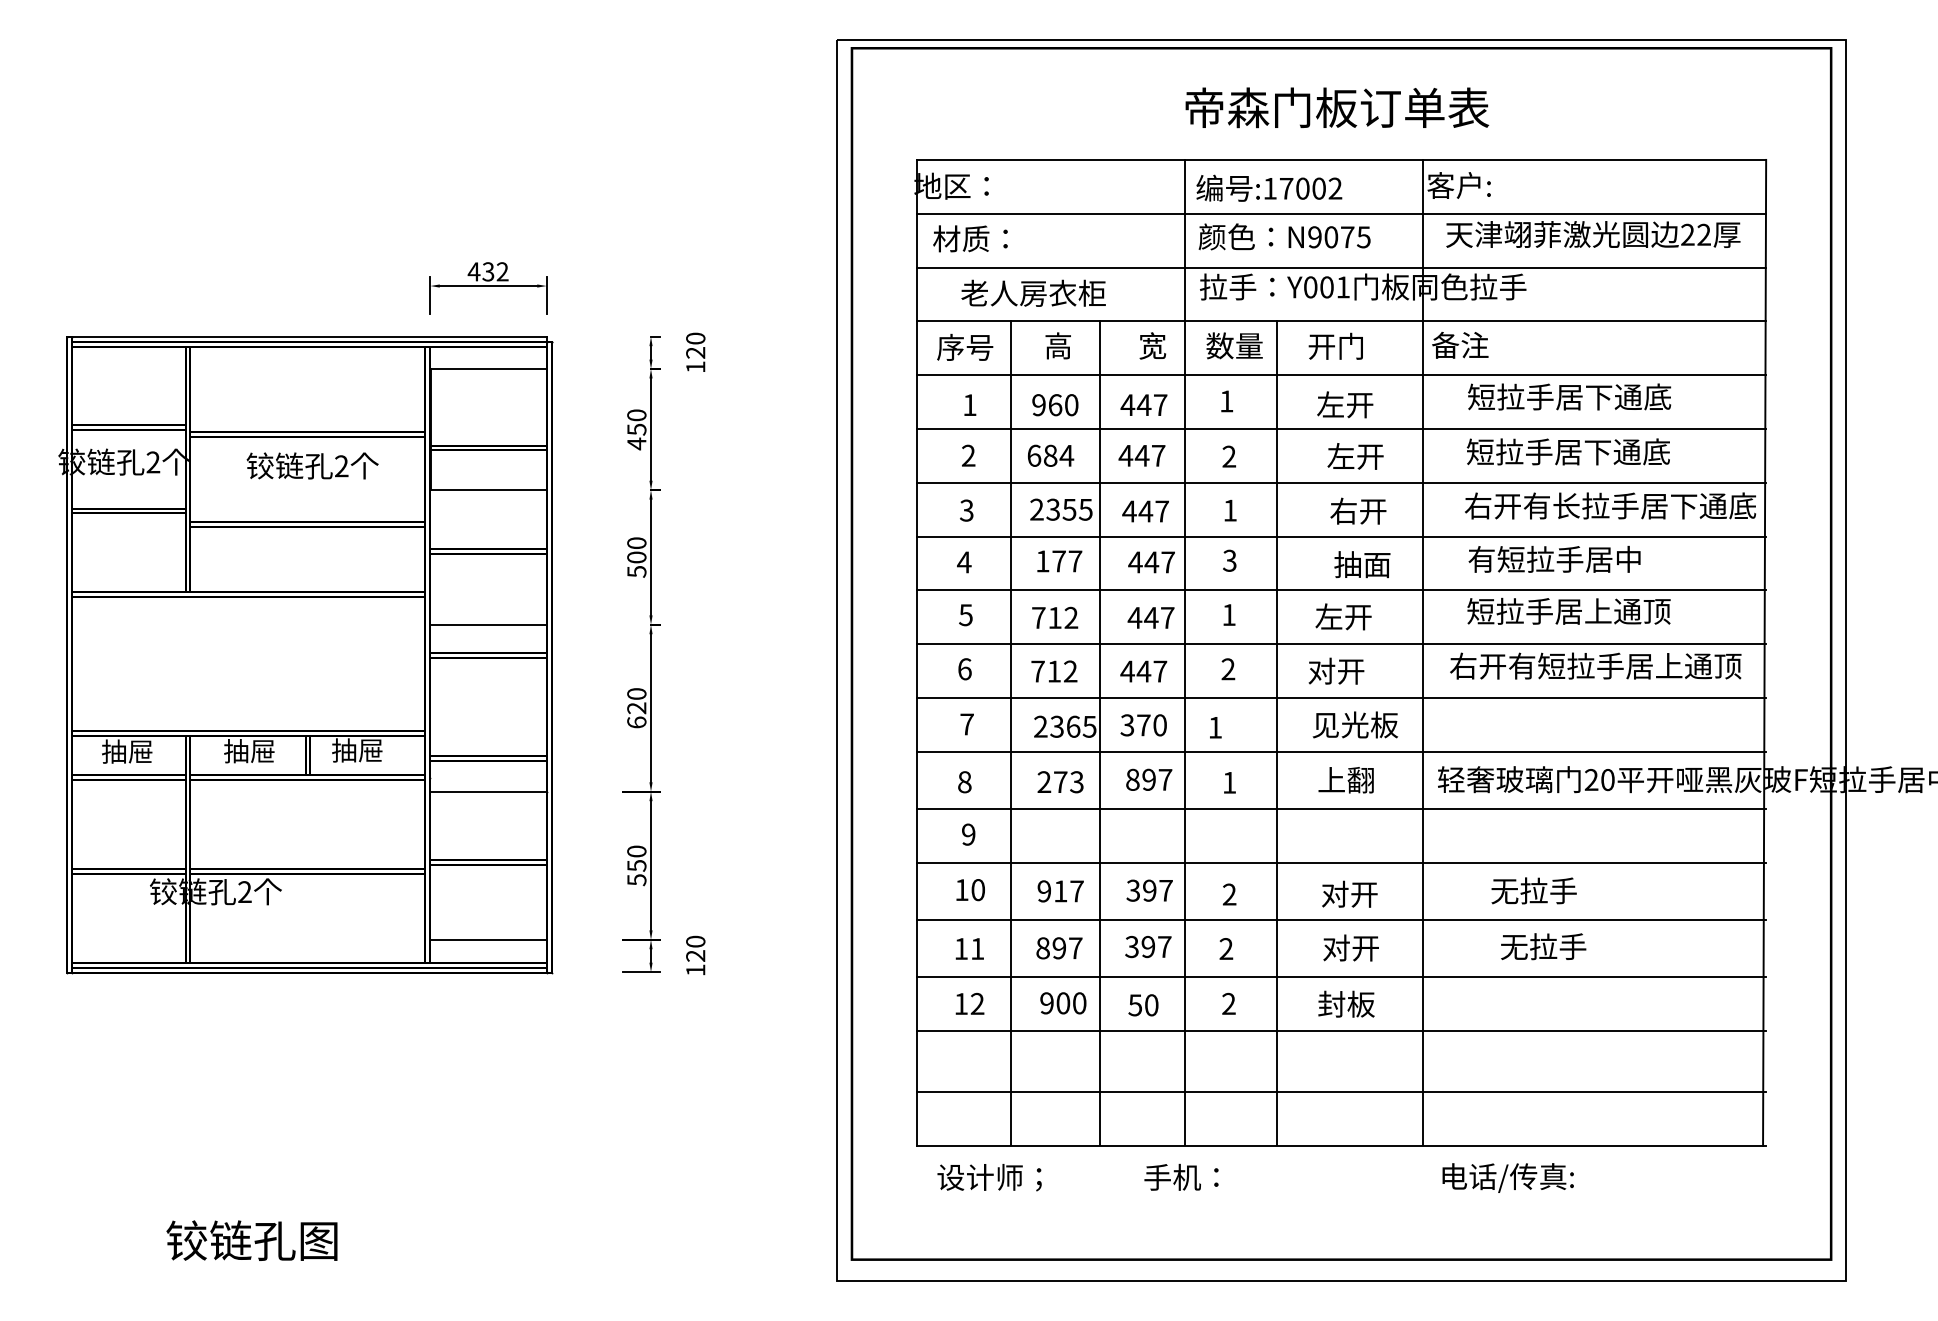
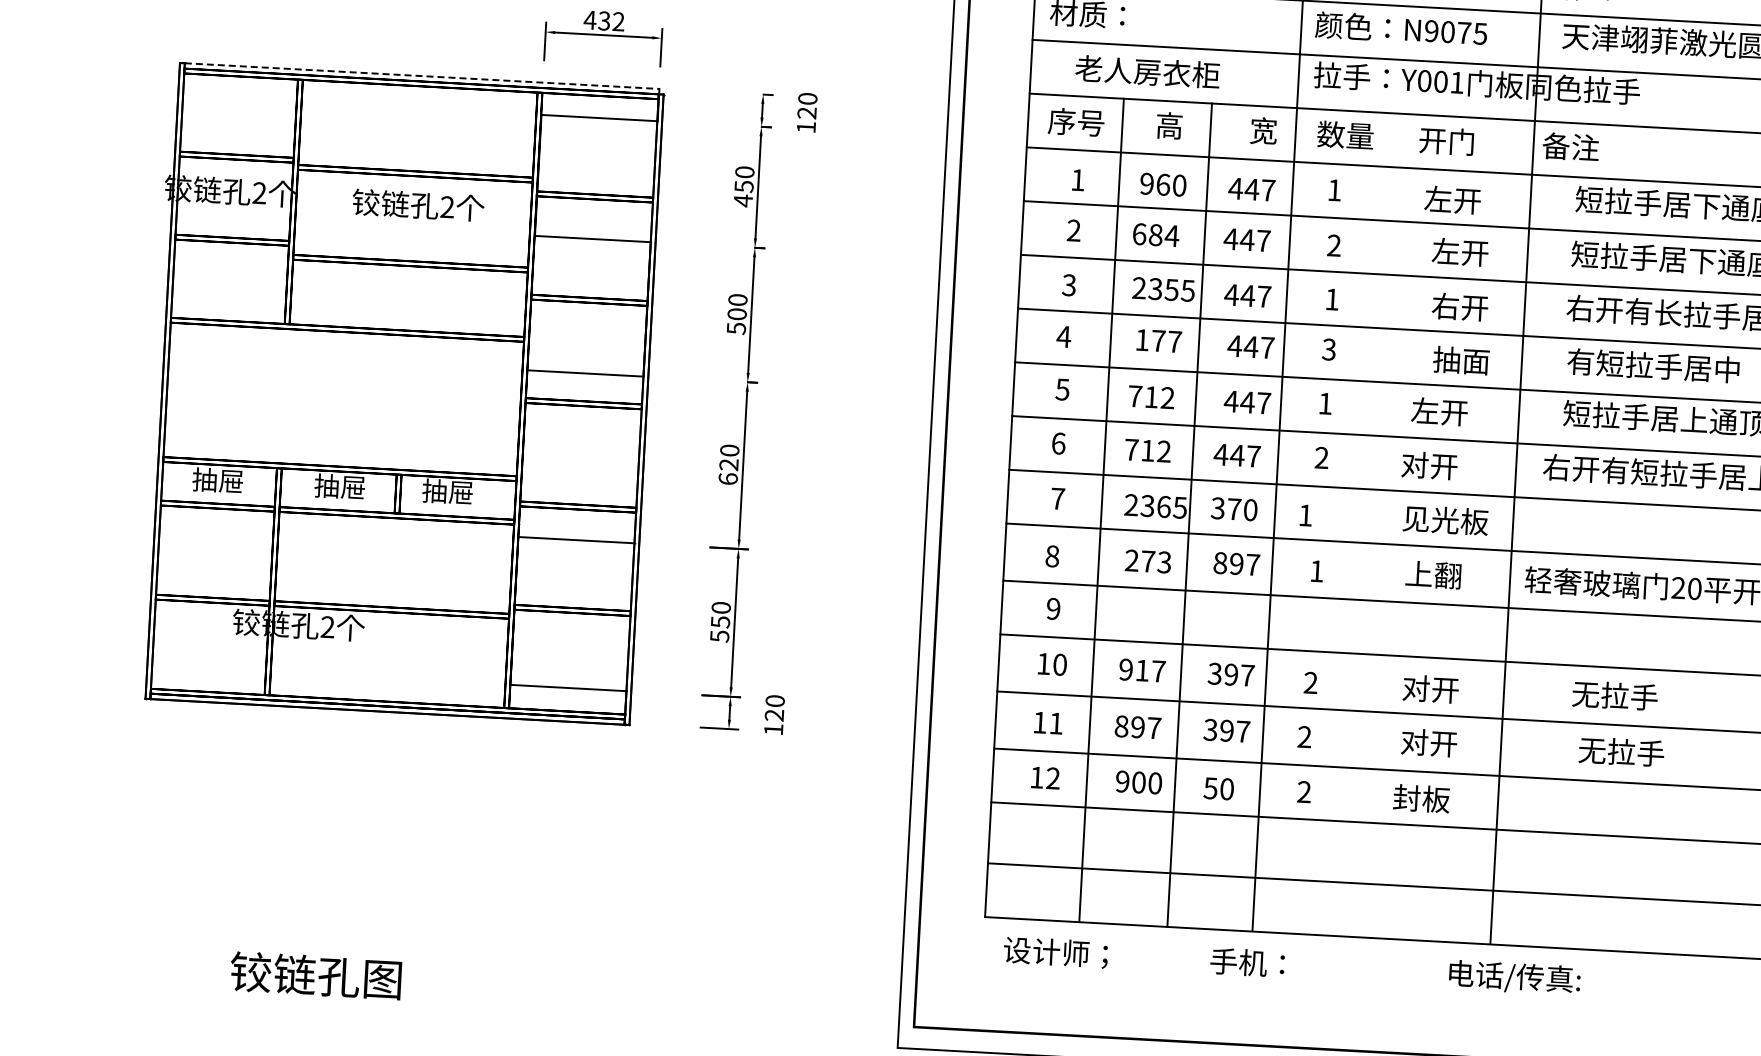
line: (309, 336) -> (422, 75), solid -> dashed
line: (1276, 733) -> (1366, 524), removed
text: (1507, 1177) -> (1514, 977), moved

